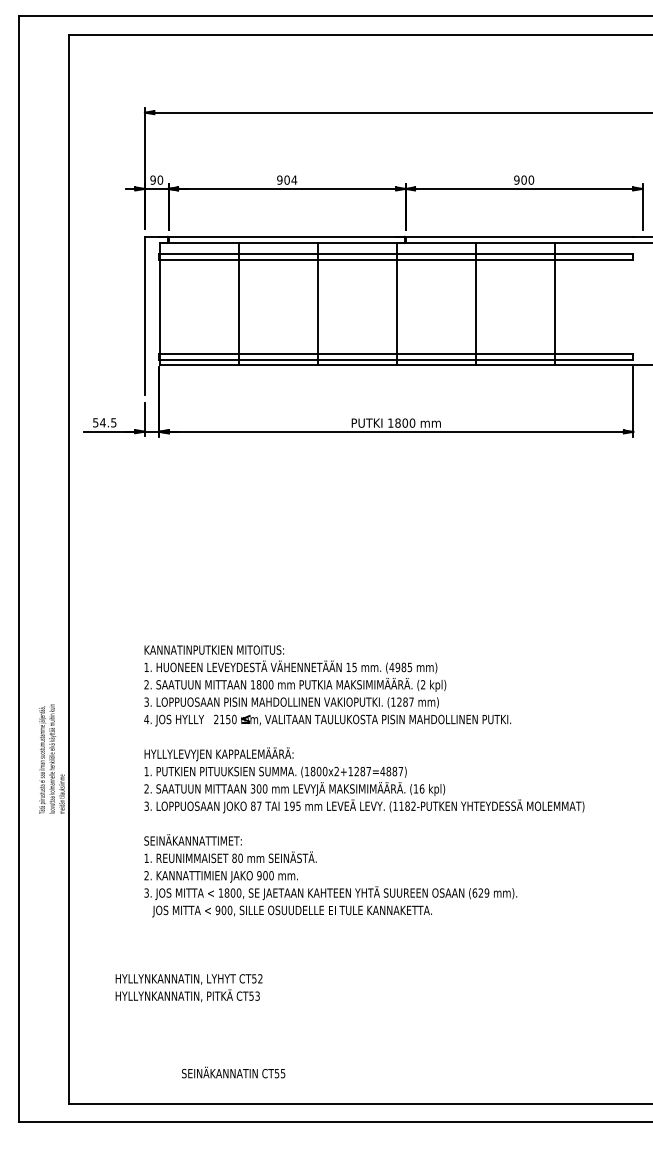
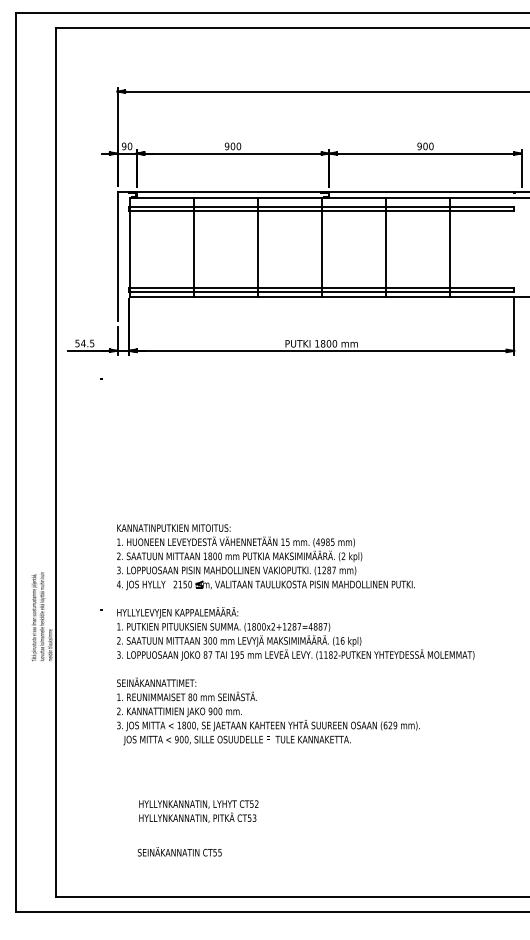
text: (294, 179) -> (239, 145), 904 -> 900
text: (188, 988) -> (198, 811), moved
text: (233, 1072) -> (179, 851), moved

